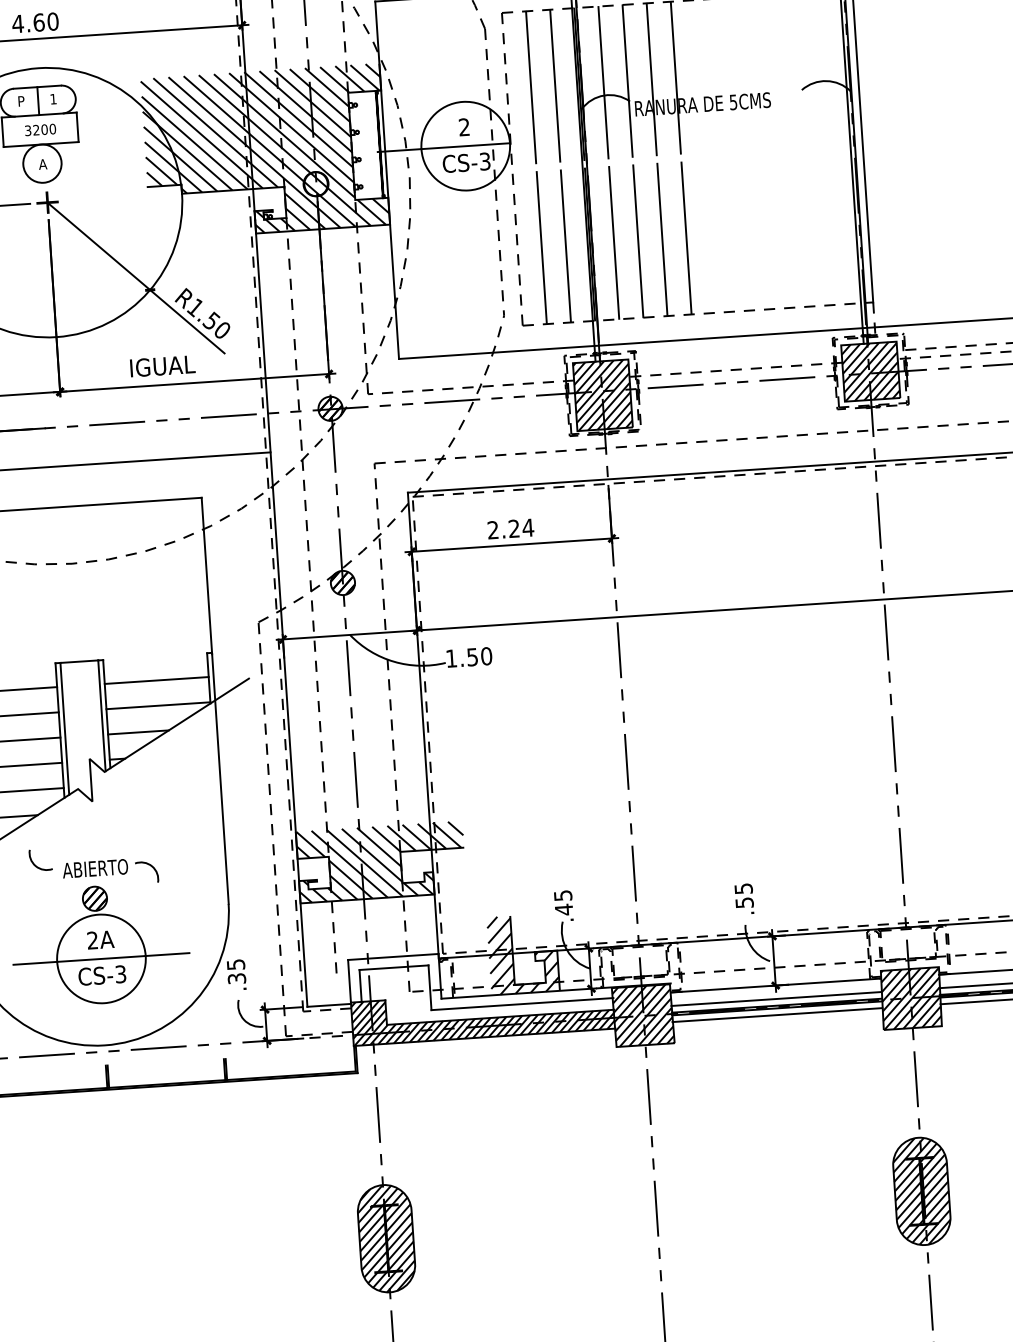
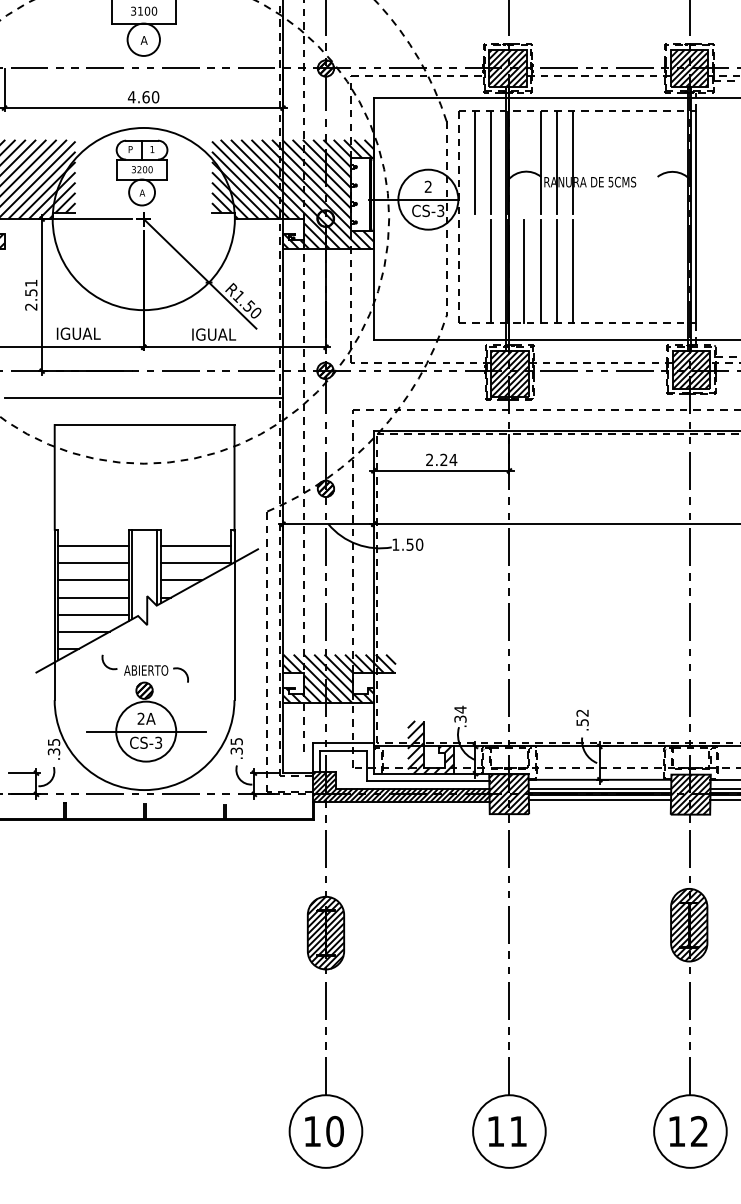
line: (603, 81) -> (524, 162), removed
line: (542, 247) -> (475, 271), removed
text: (743, 887) -> (582, 712), .55 -> .52
text: (563, 902) -> (460, 714), .45 -> .34

